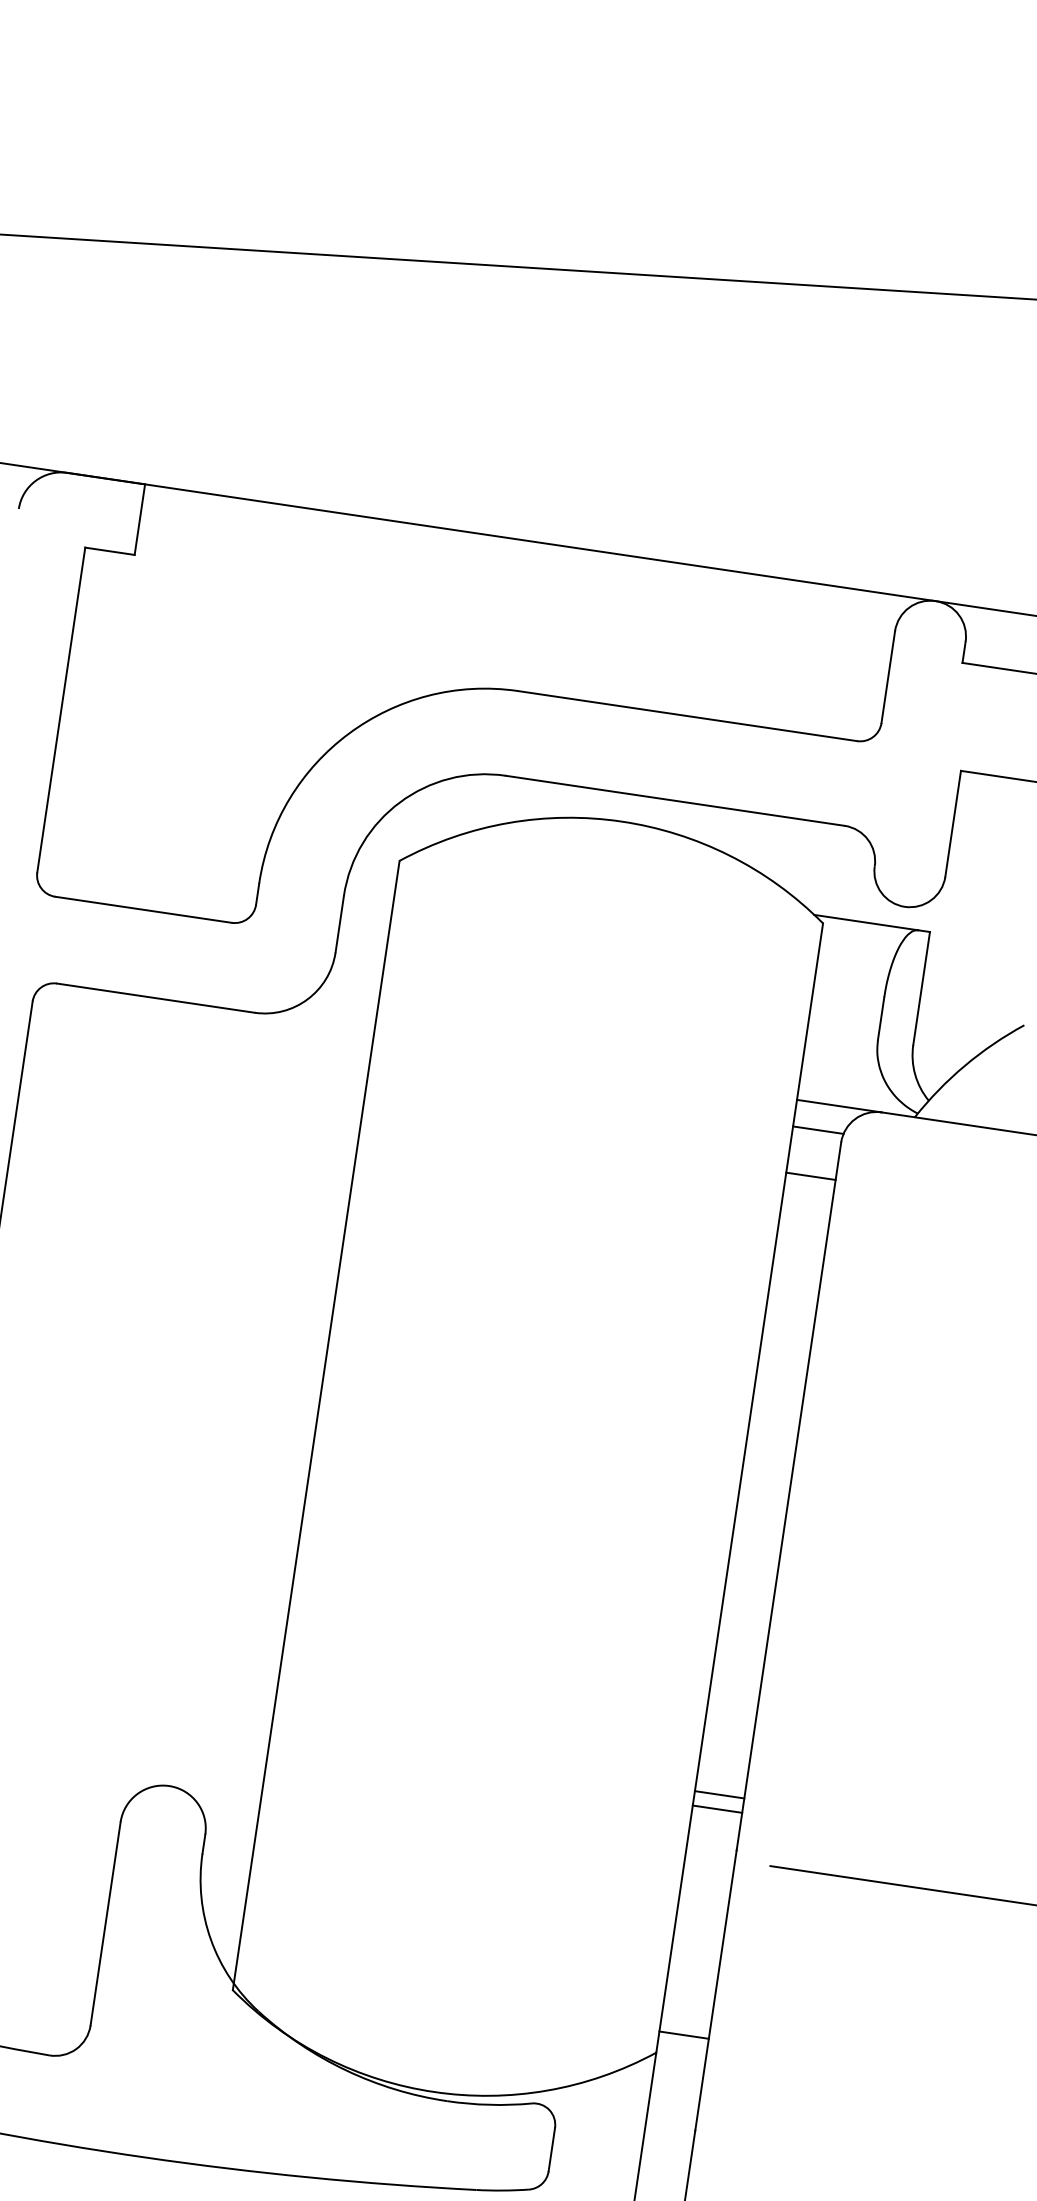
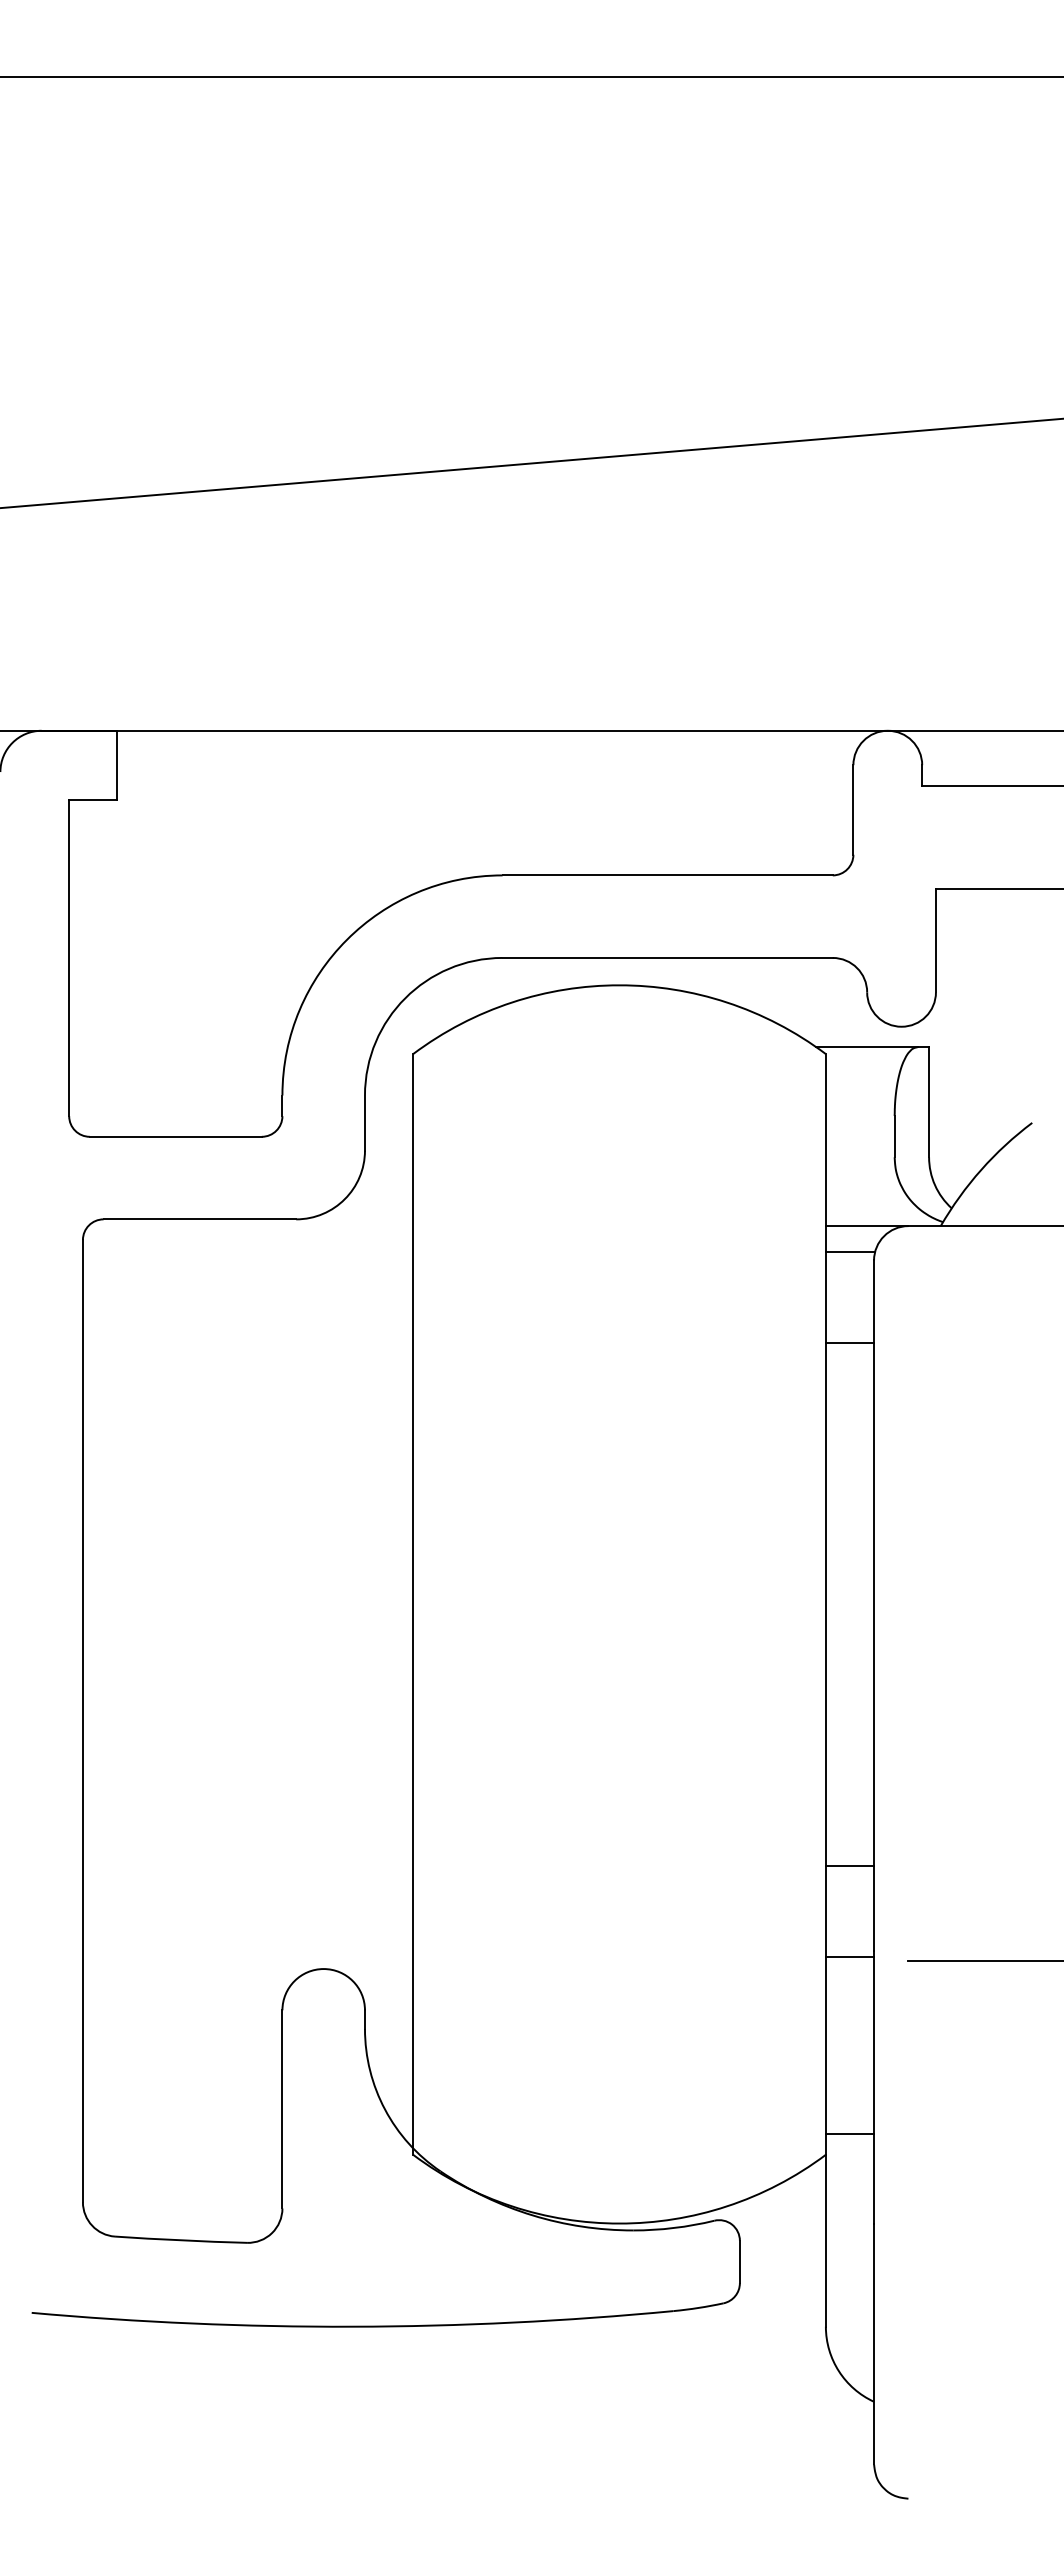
line: (810, 1176) -> (849, 1343), moved
line: (719, 1794) -> (849, 1865), moved
line: (717, 1808) -> (849, 1956), moved

